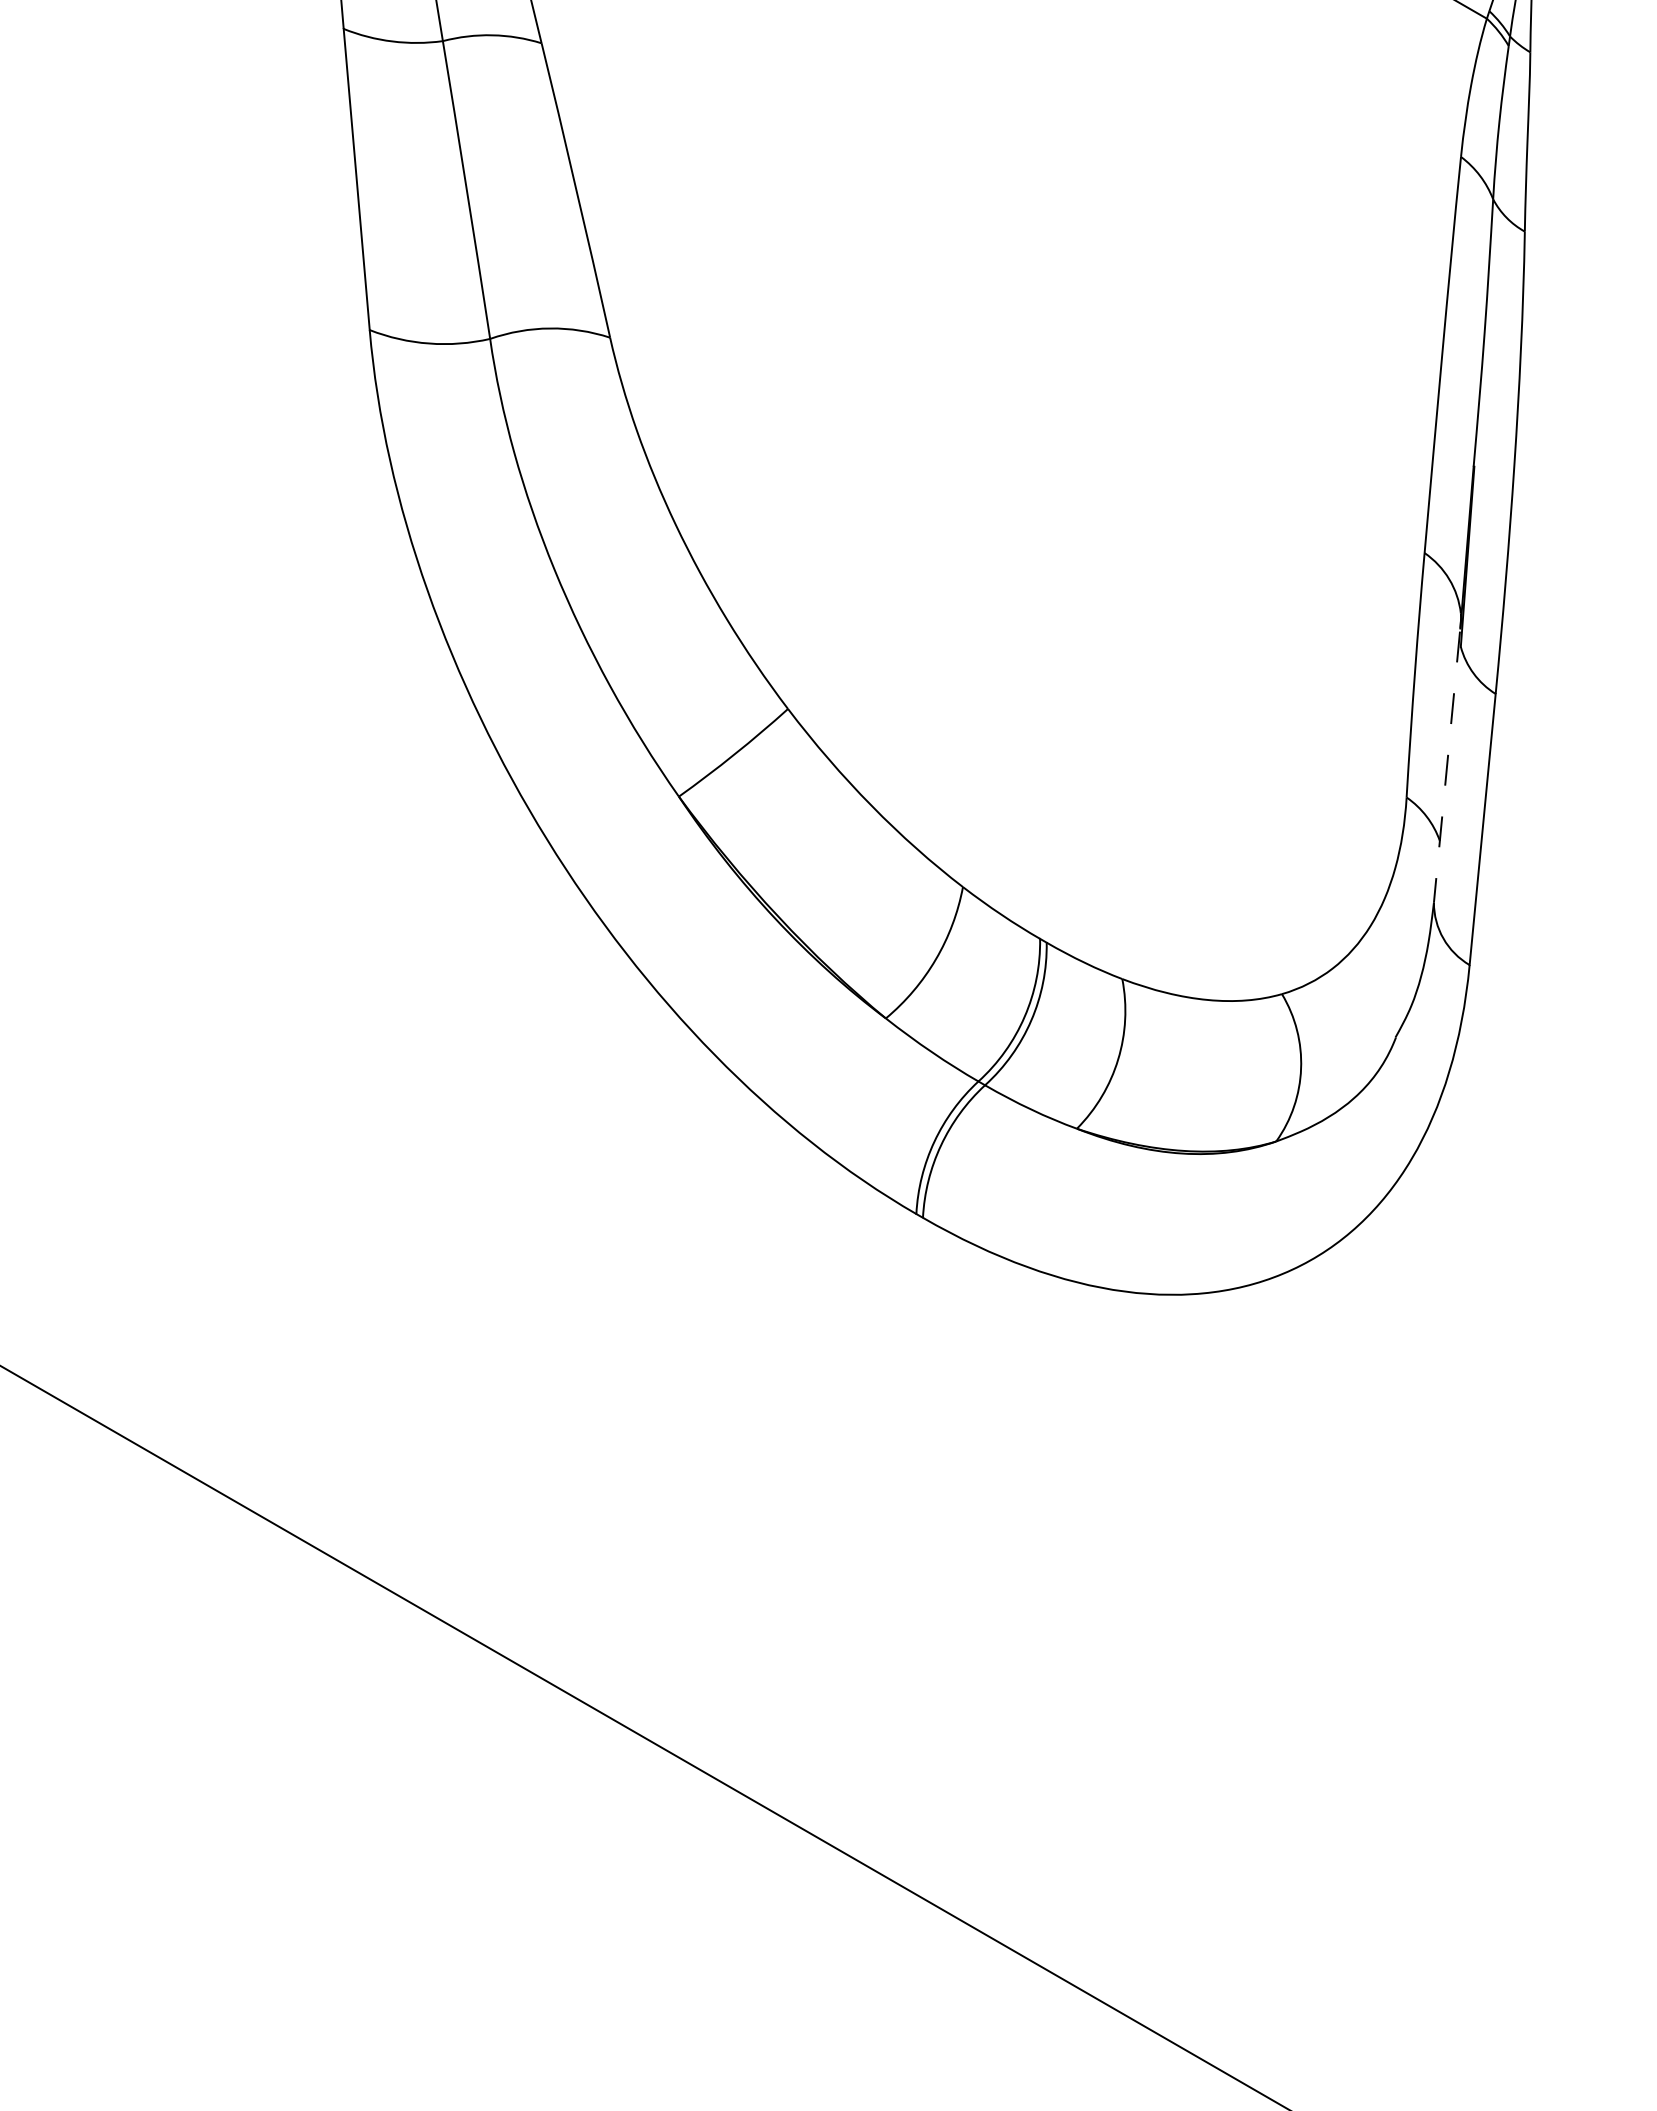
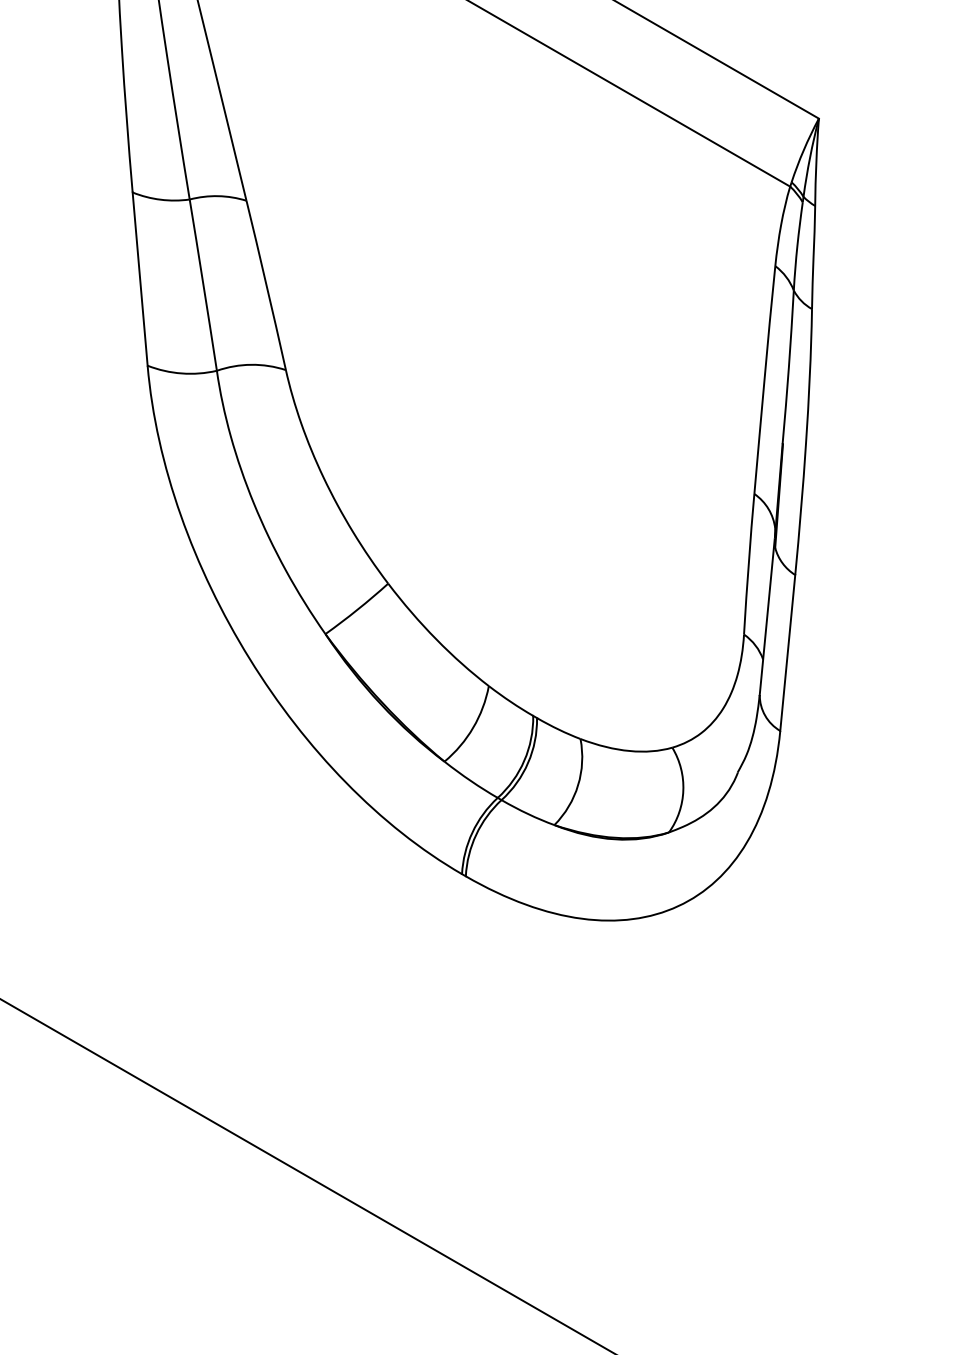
line: (1447, 767) -> (767, 617), dashed -> solid

